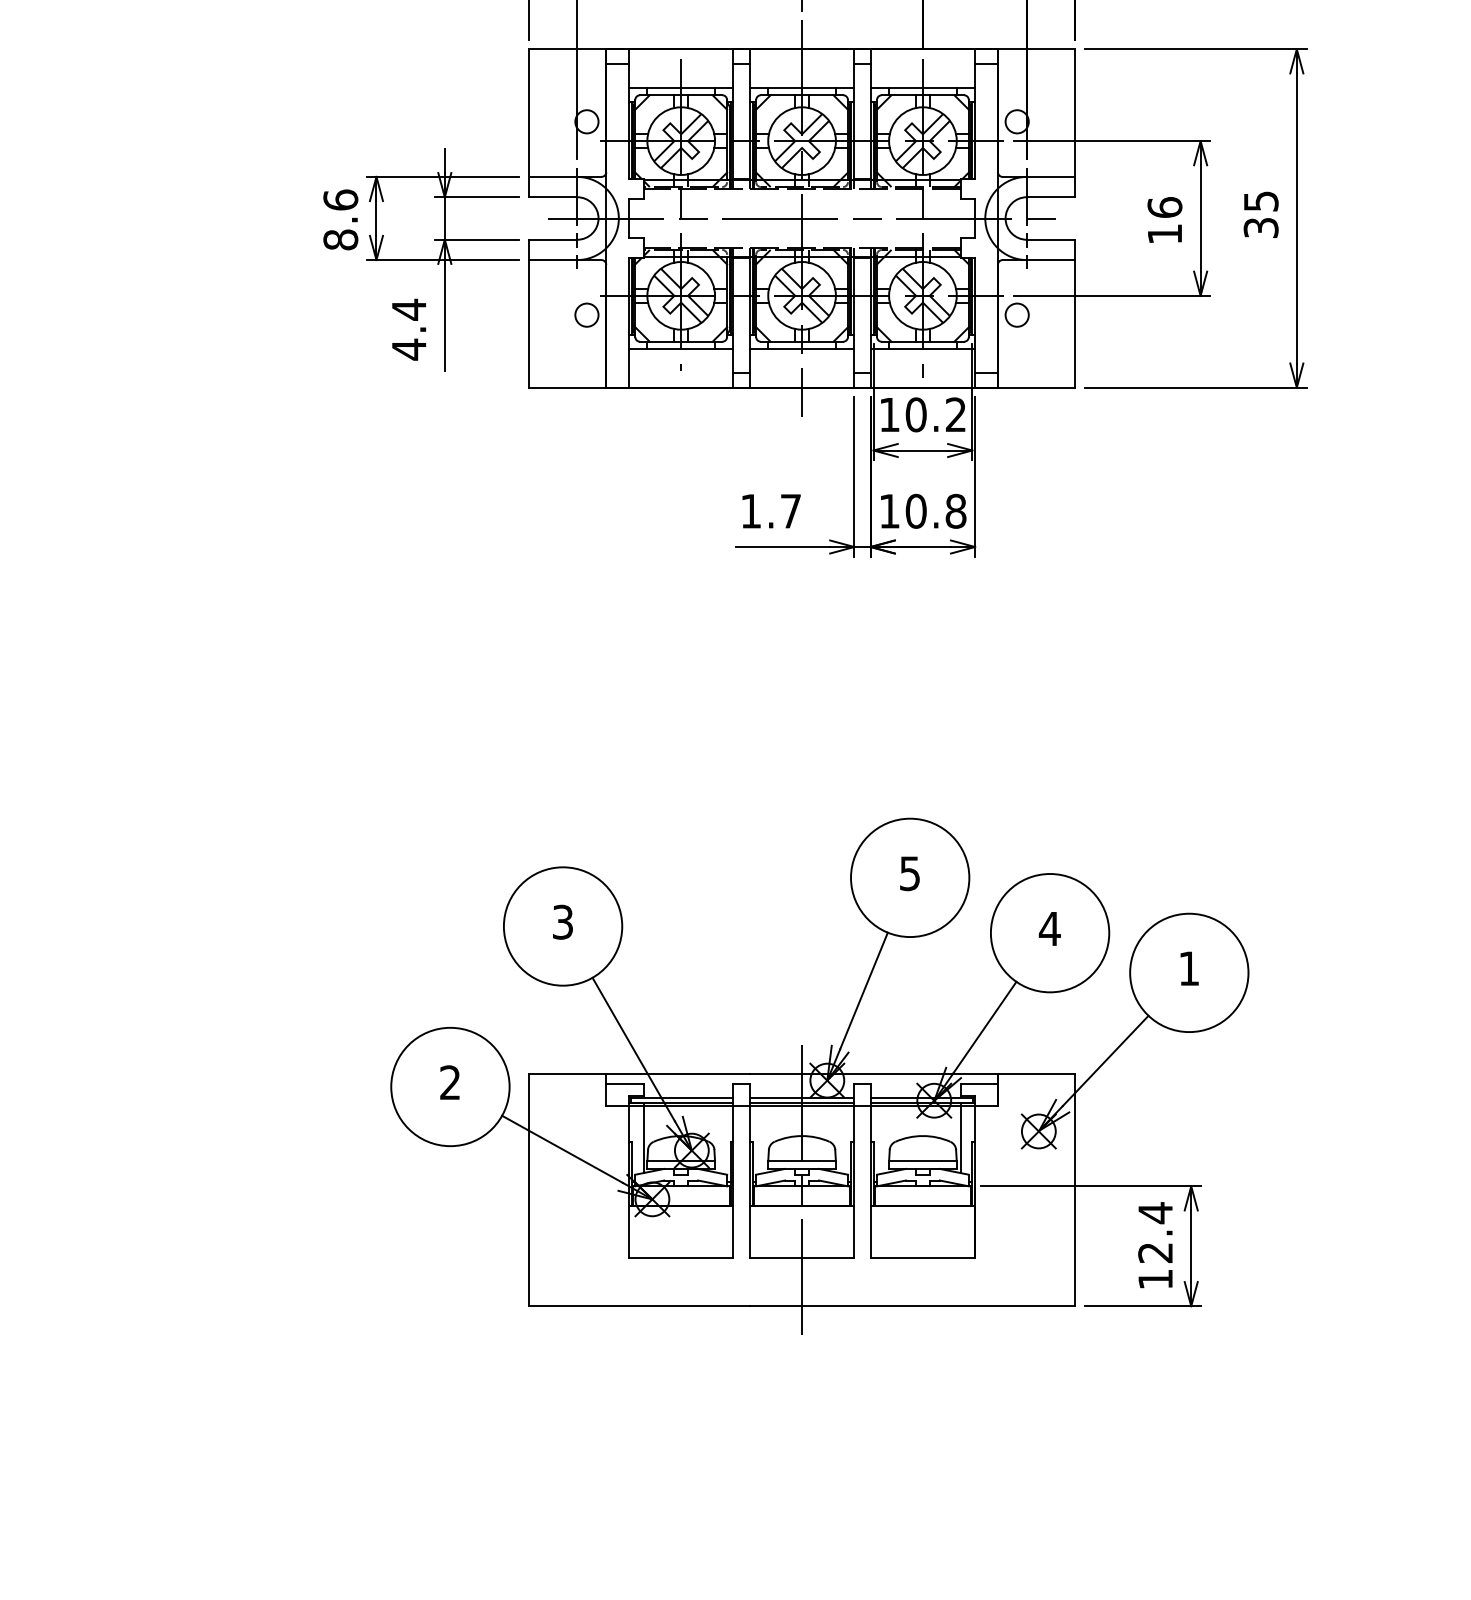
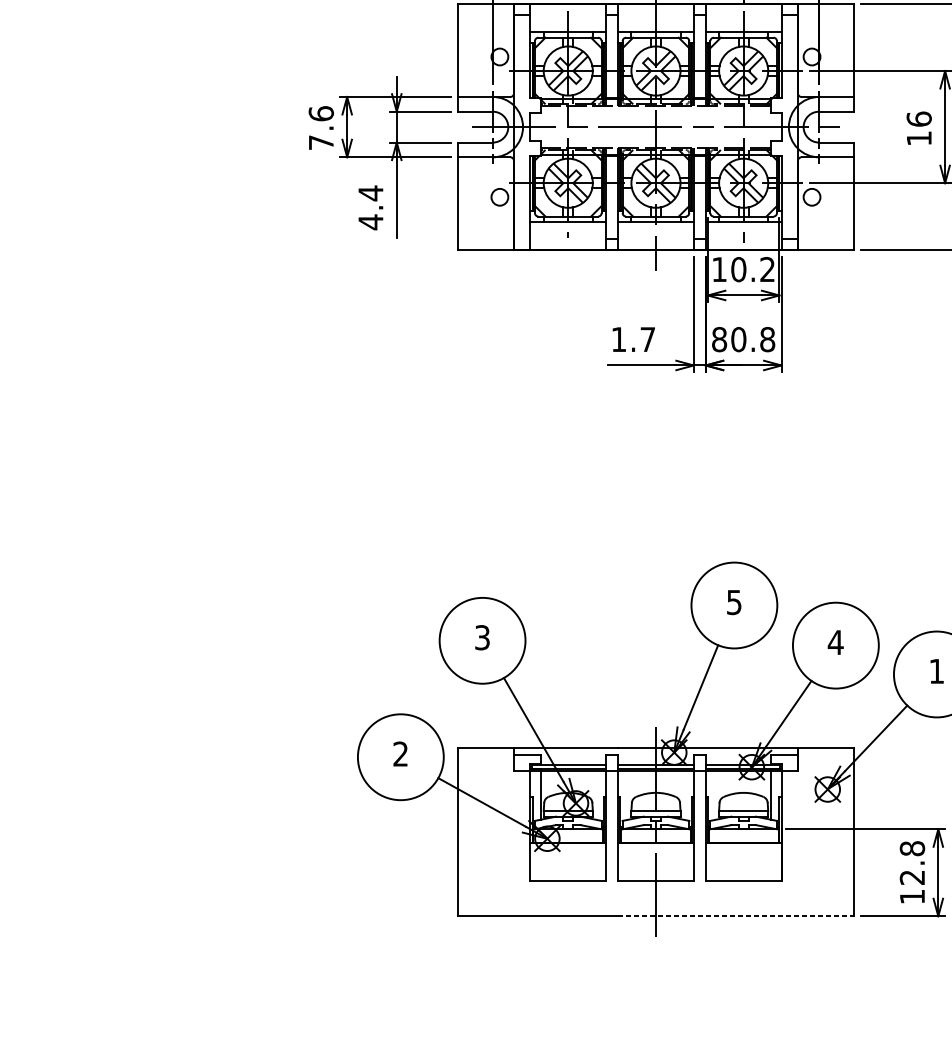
text: (340, 239) -> (321, 142), 8.6 -> 7.6
text: (889, 510) -> (719, 338), 10.8 -> 80.8
text: (1155, 1213) -> (912, 849), 12.4 -> 12.8
line: (912, 1306) -> (736, 916), solid -> dashed

